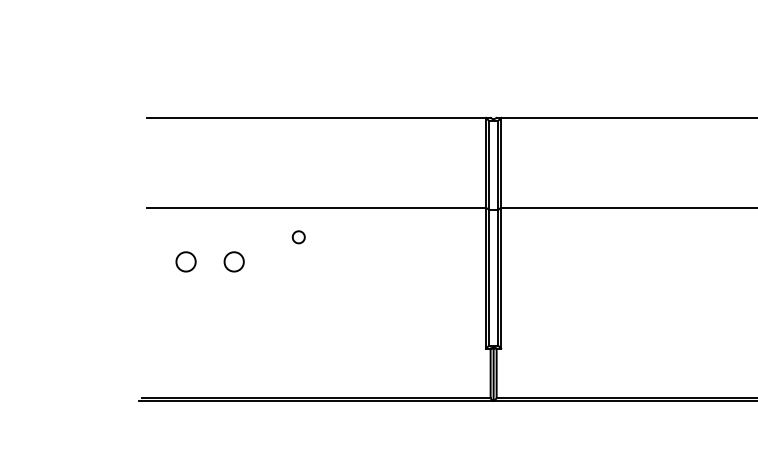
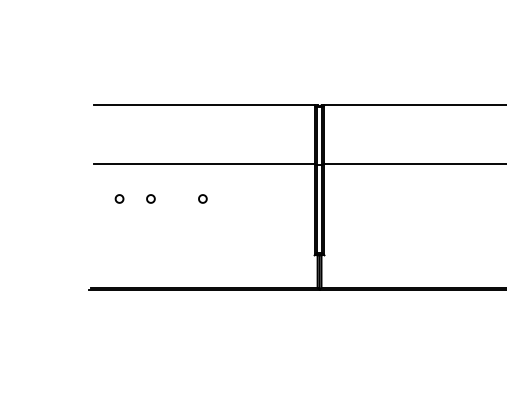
part: (298, 236) -> (202, 198), moved
part: (185, 261) -> (119, 198), size x0.62
part: (233, 261) -> (150, 198), size x0.62

